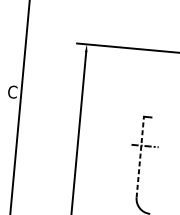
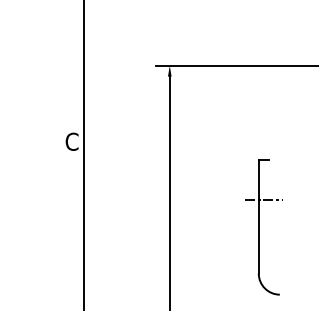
line: (140, 157) -> (258, 216), dashed -> solid

